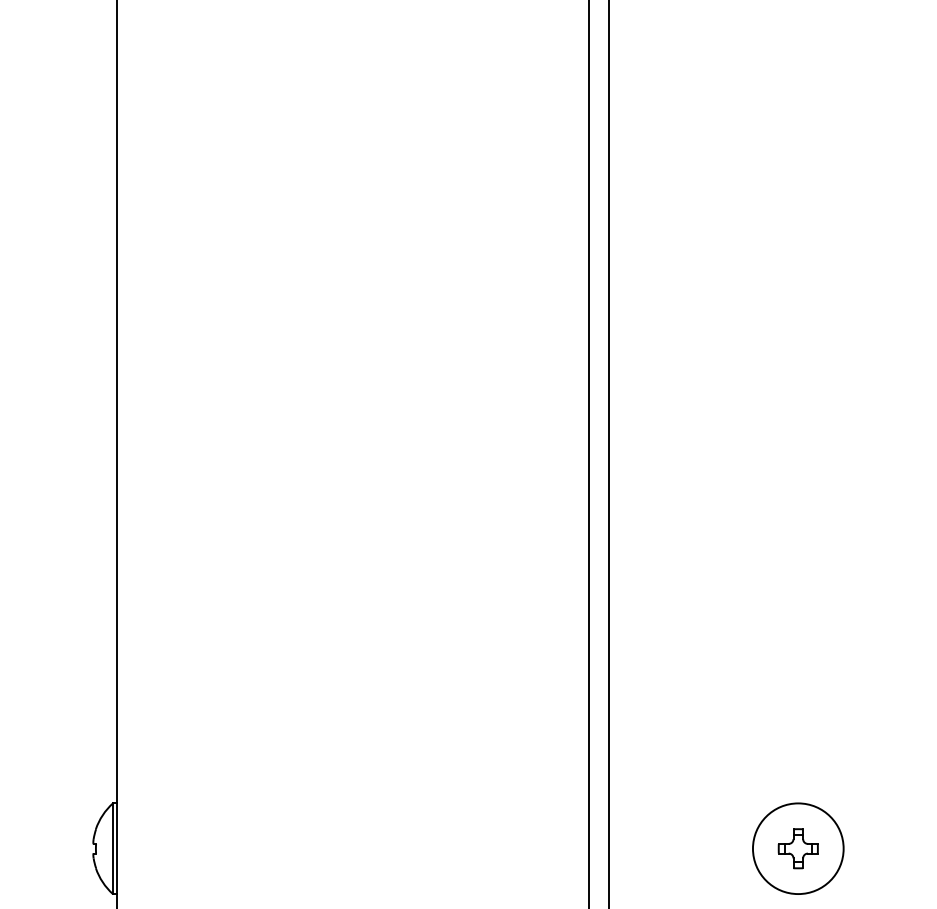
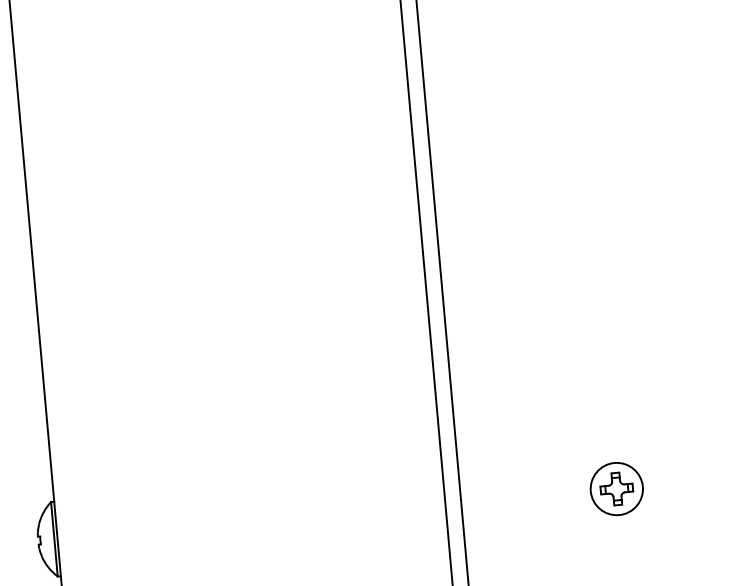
circle: (797, 848) -> (616, 488), size x0.7

